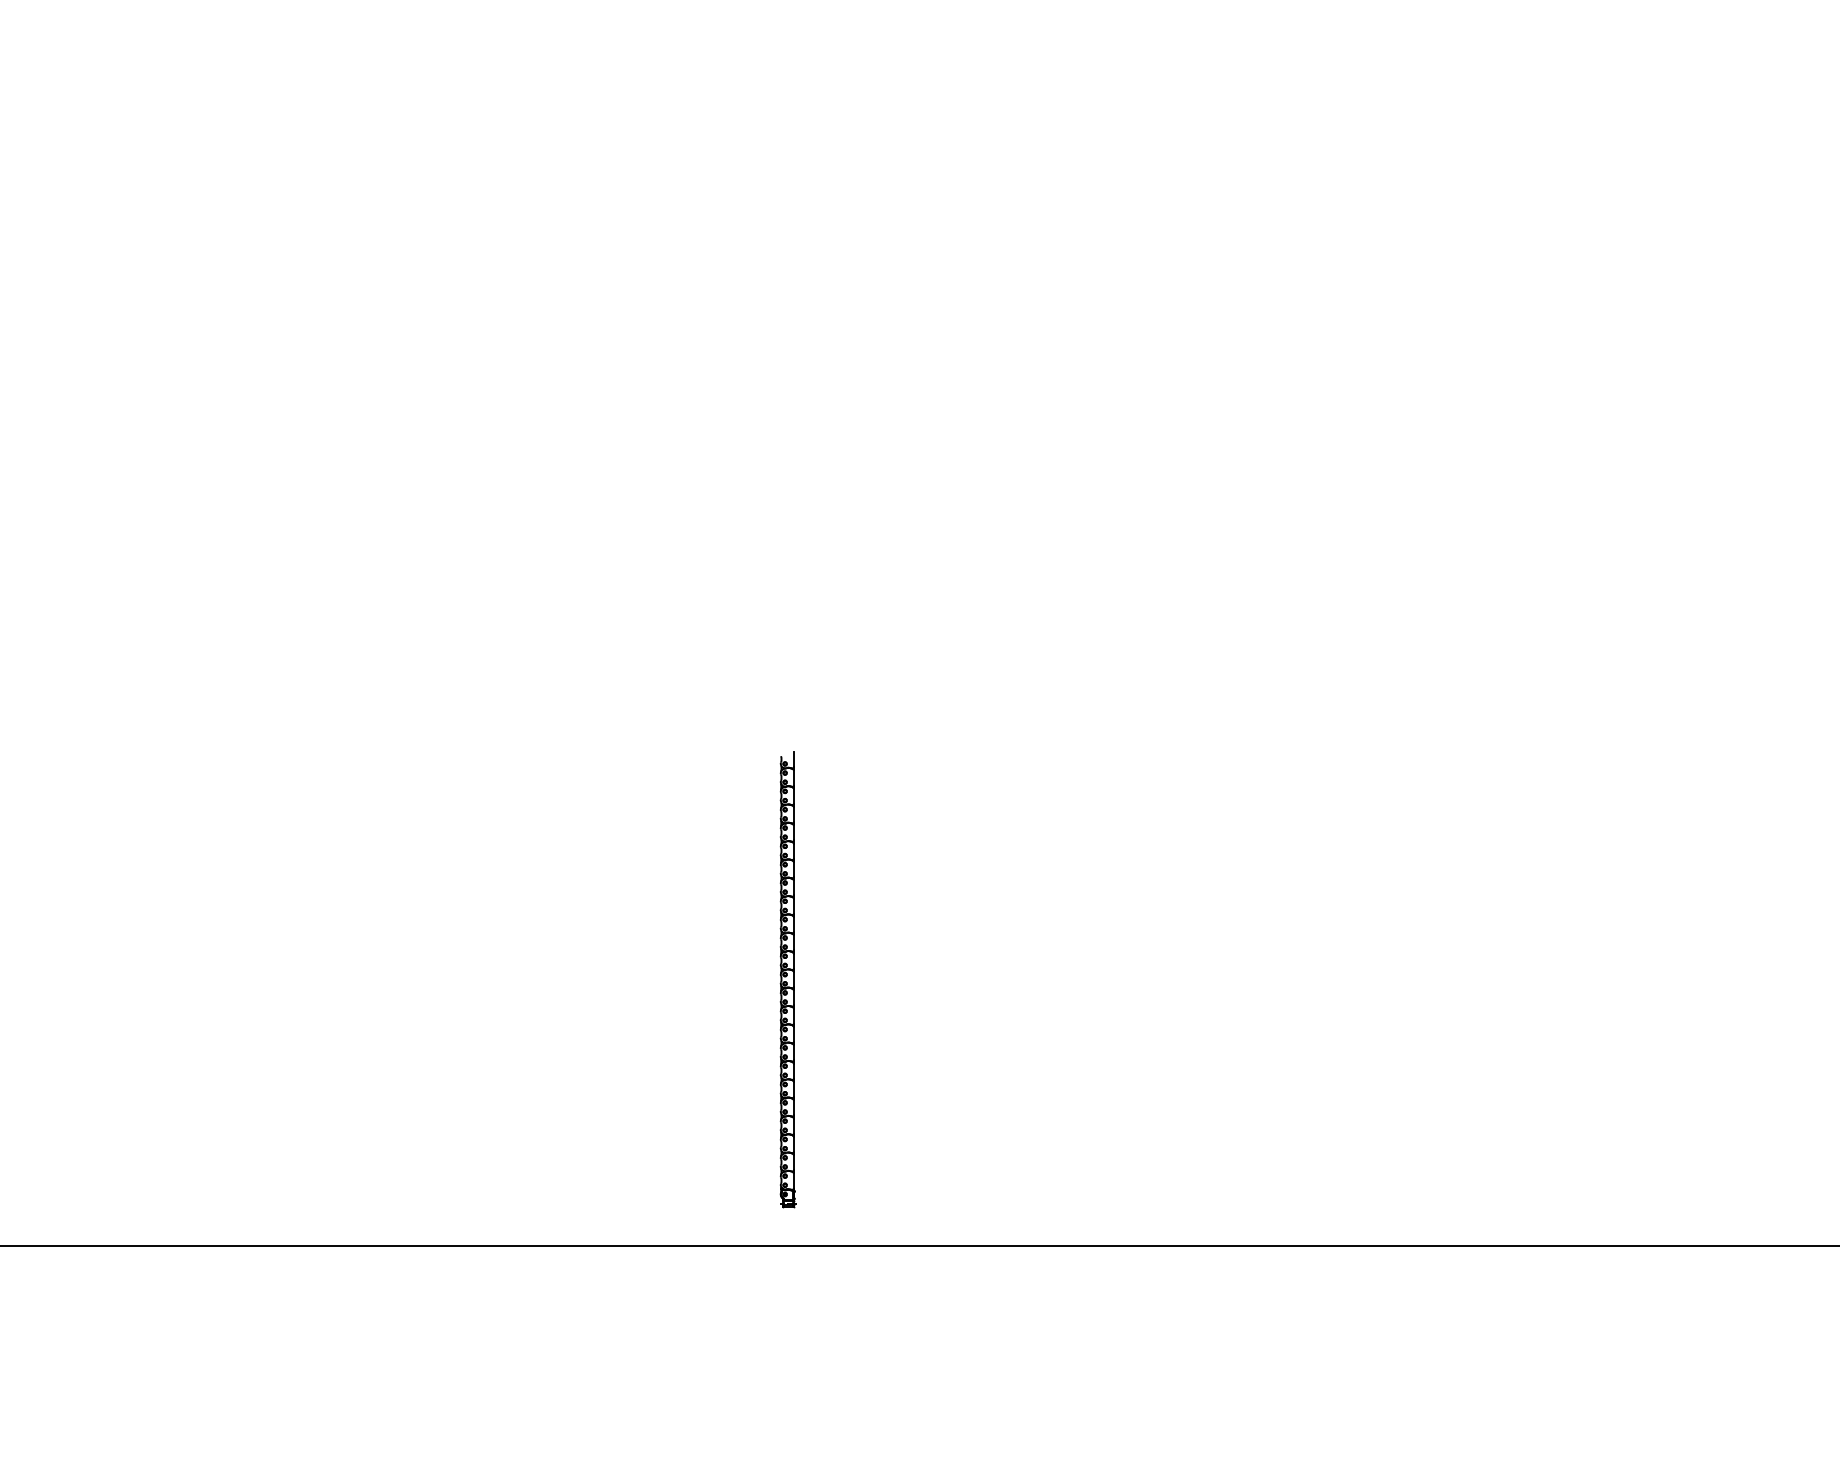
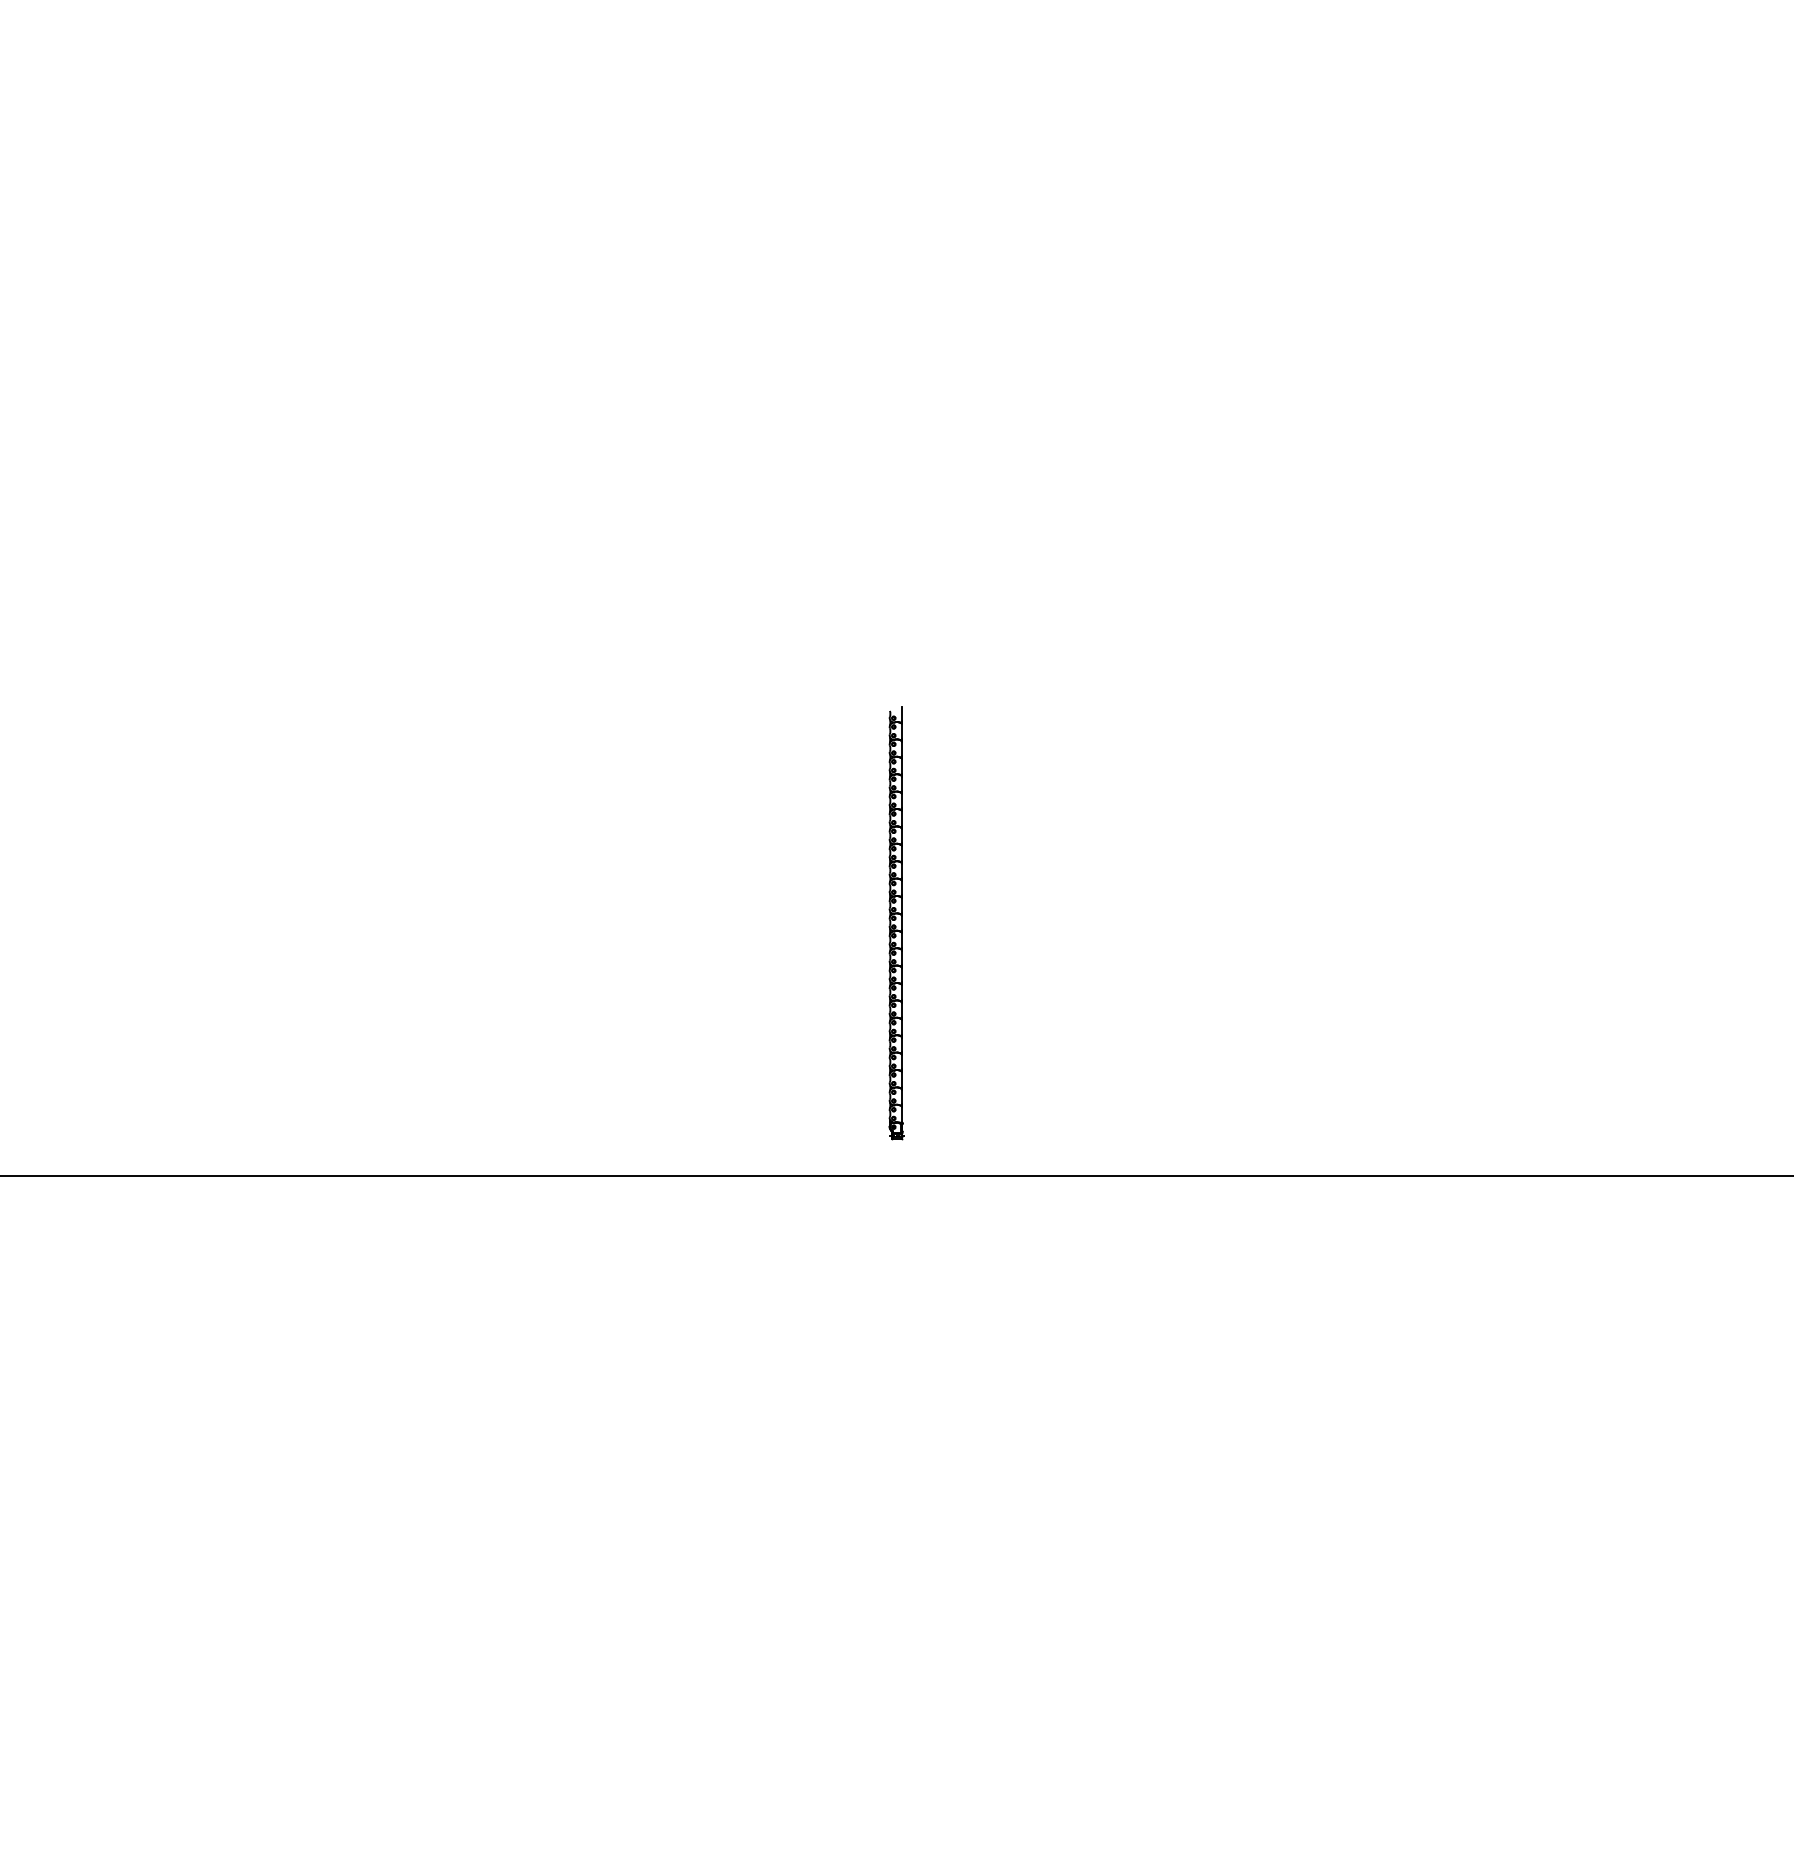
part: (787, 980) -> (896, 923), moved

